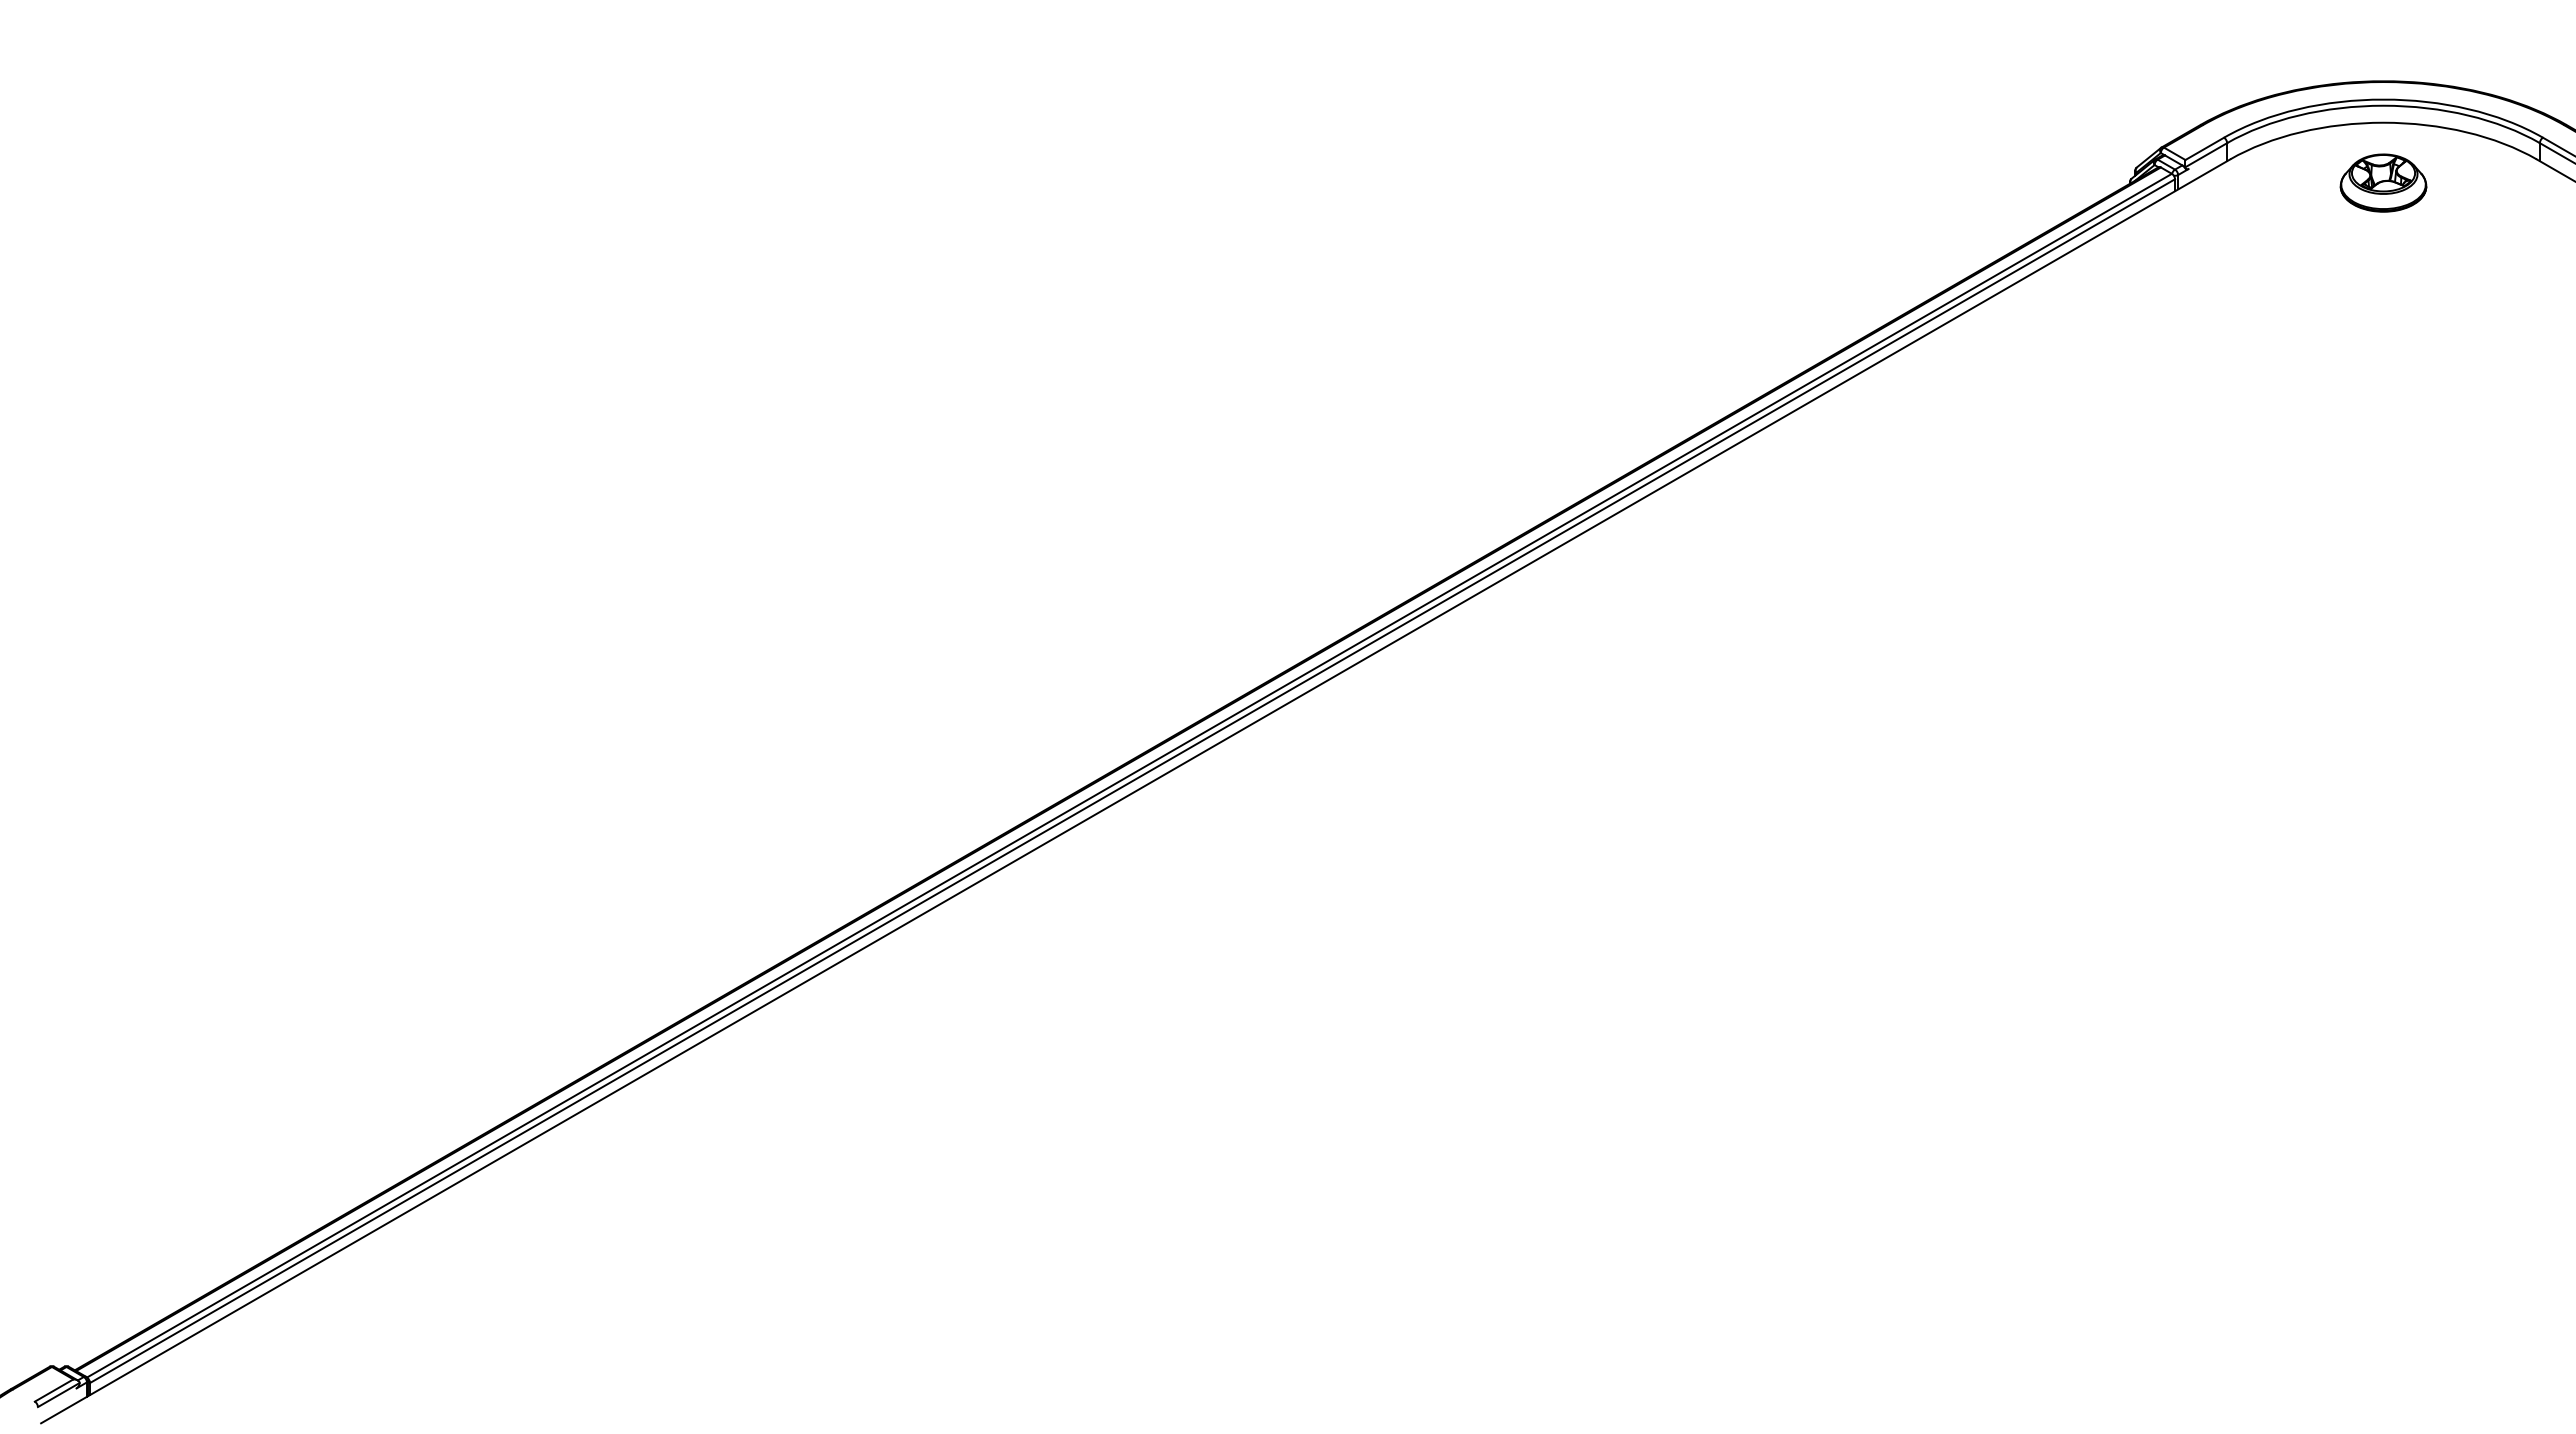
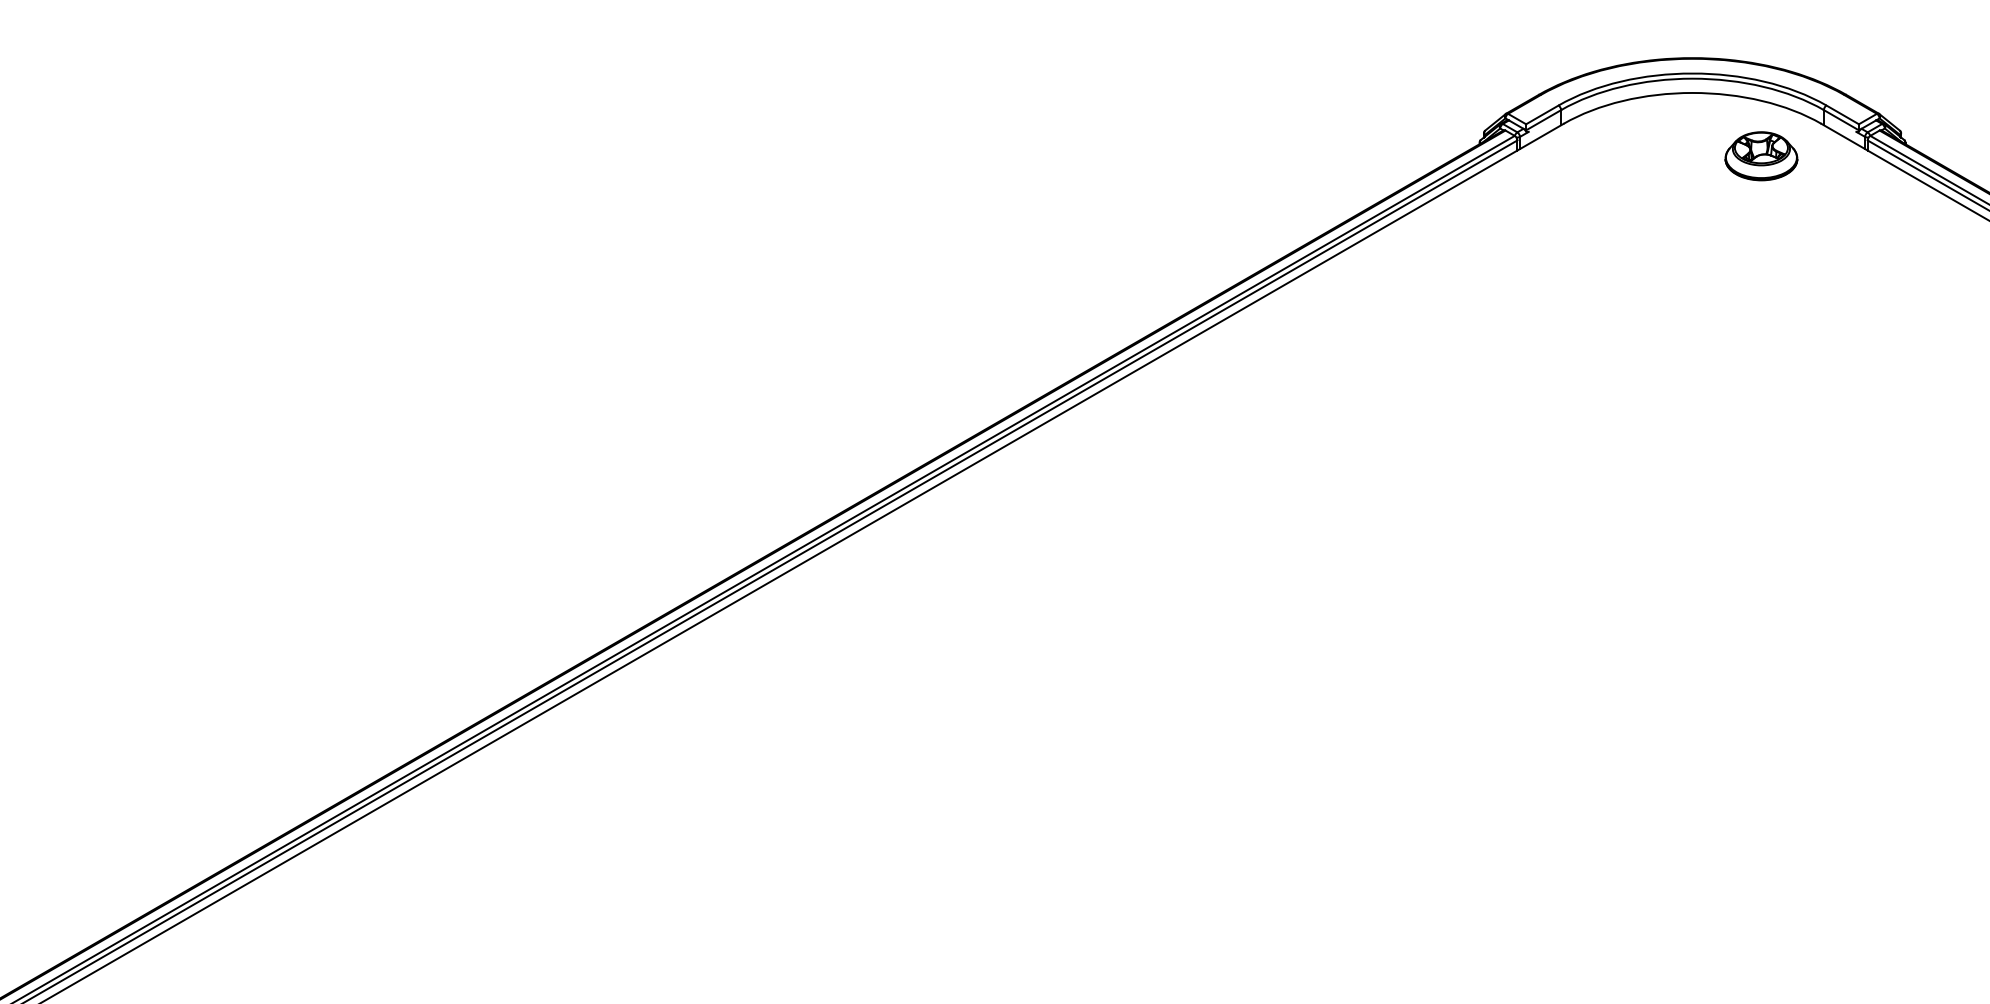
part: (2383, 182) -> (1761, 155), moved

